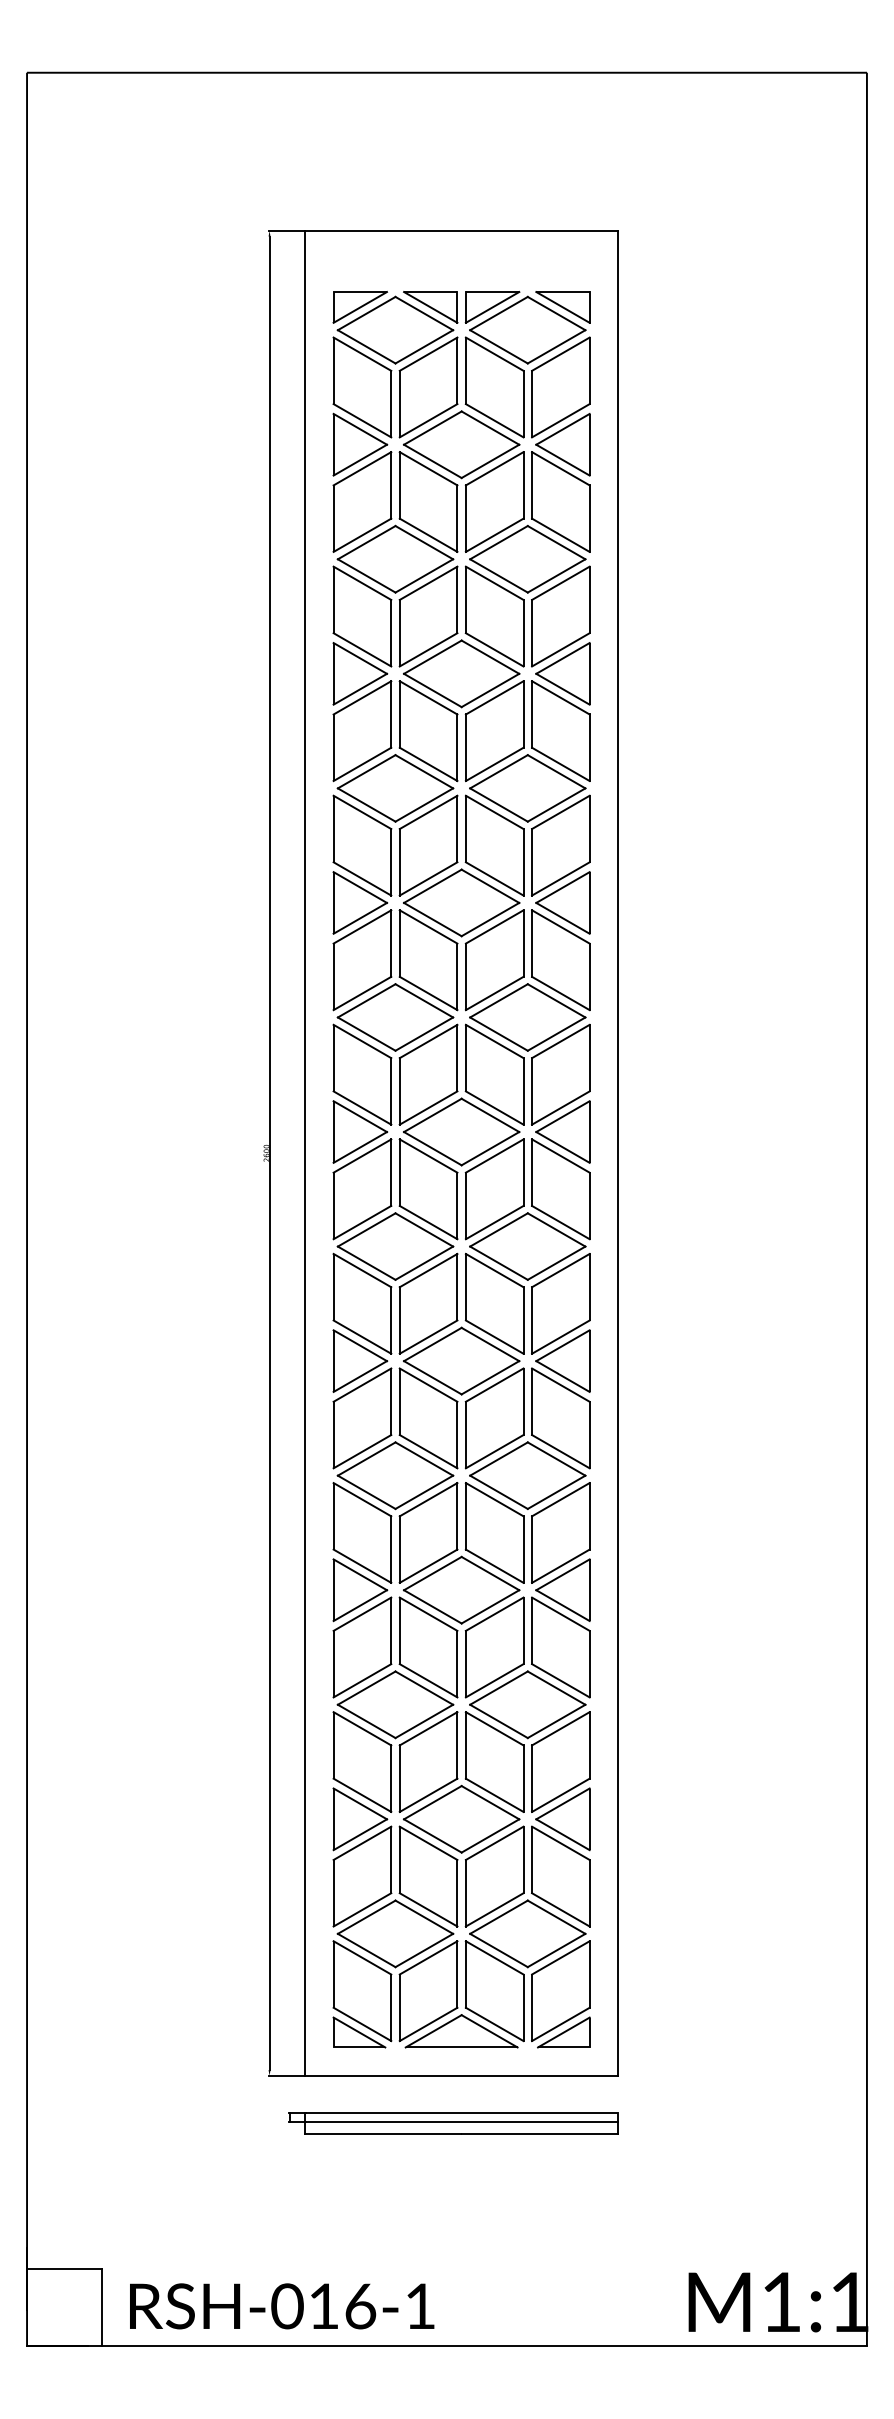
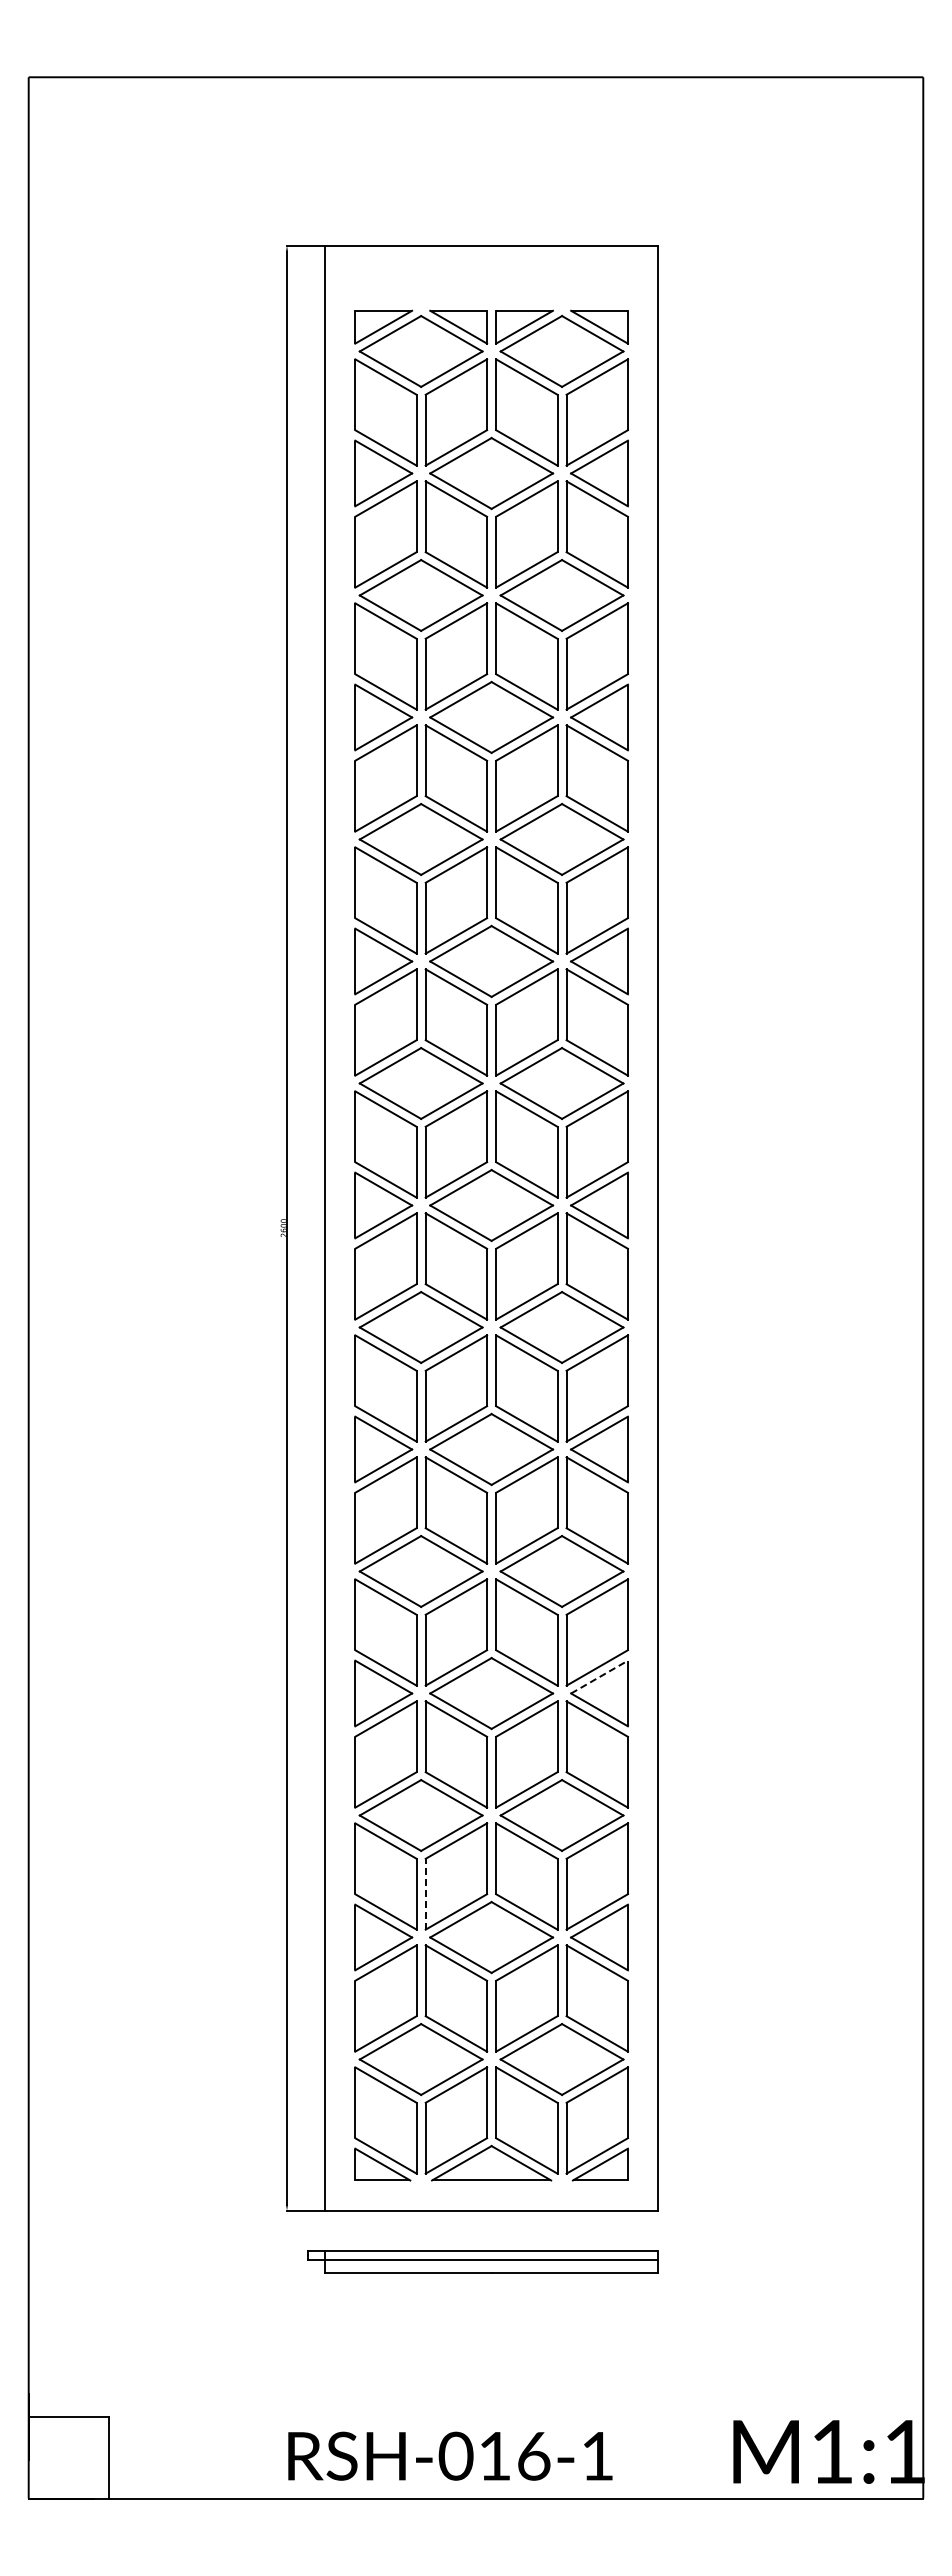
line: (562, 1575) -> (599, 1677), solid -> dashed
line: (399, 1778) -> (425, 1893), solid -> dashed
text: (282, 2305) -> (450, 2455), moved

